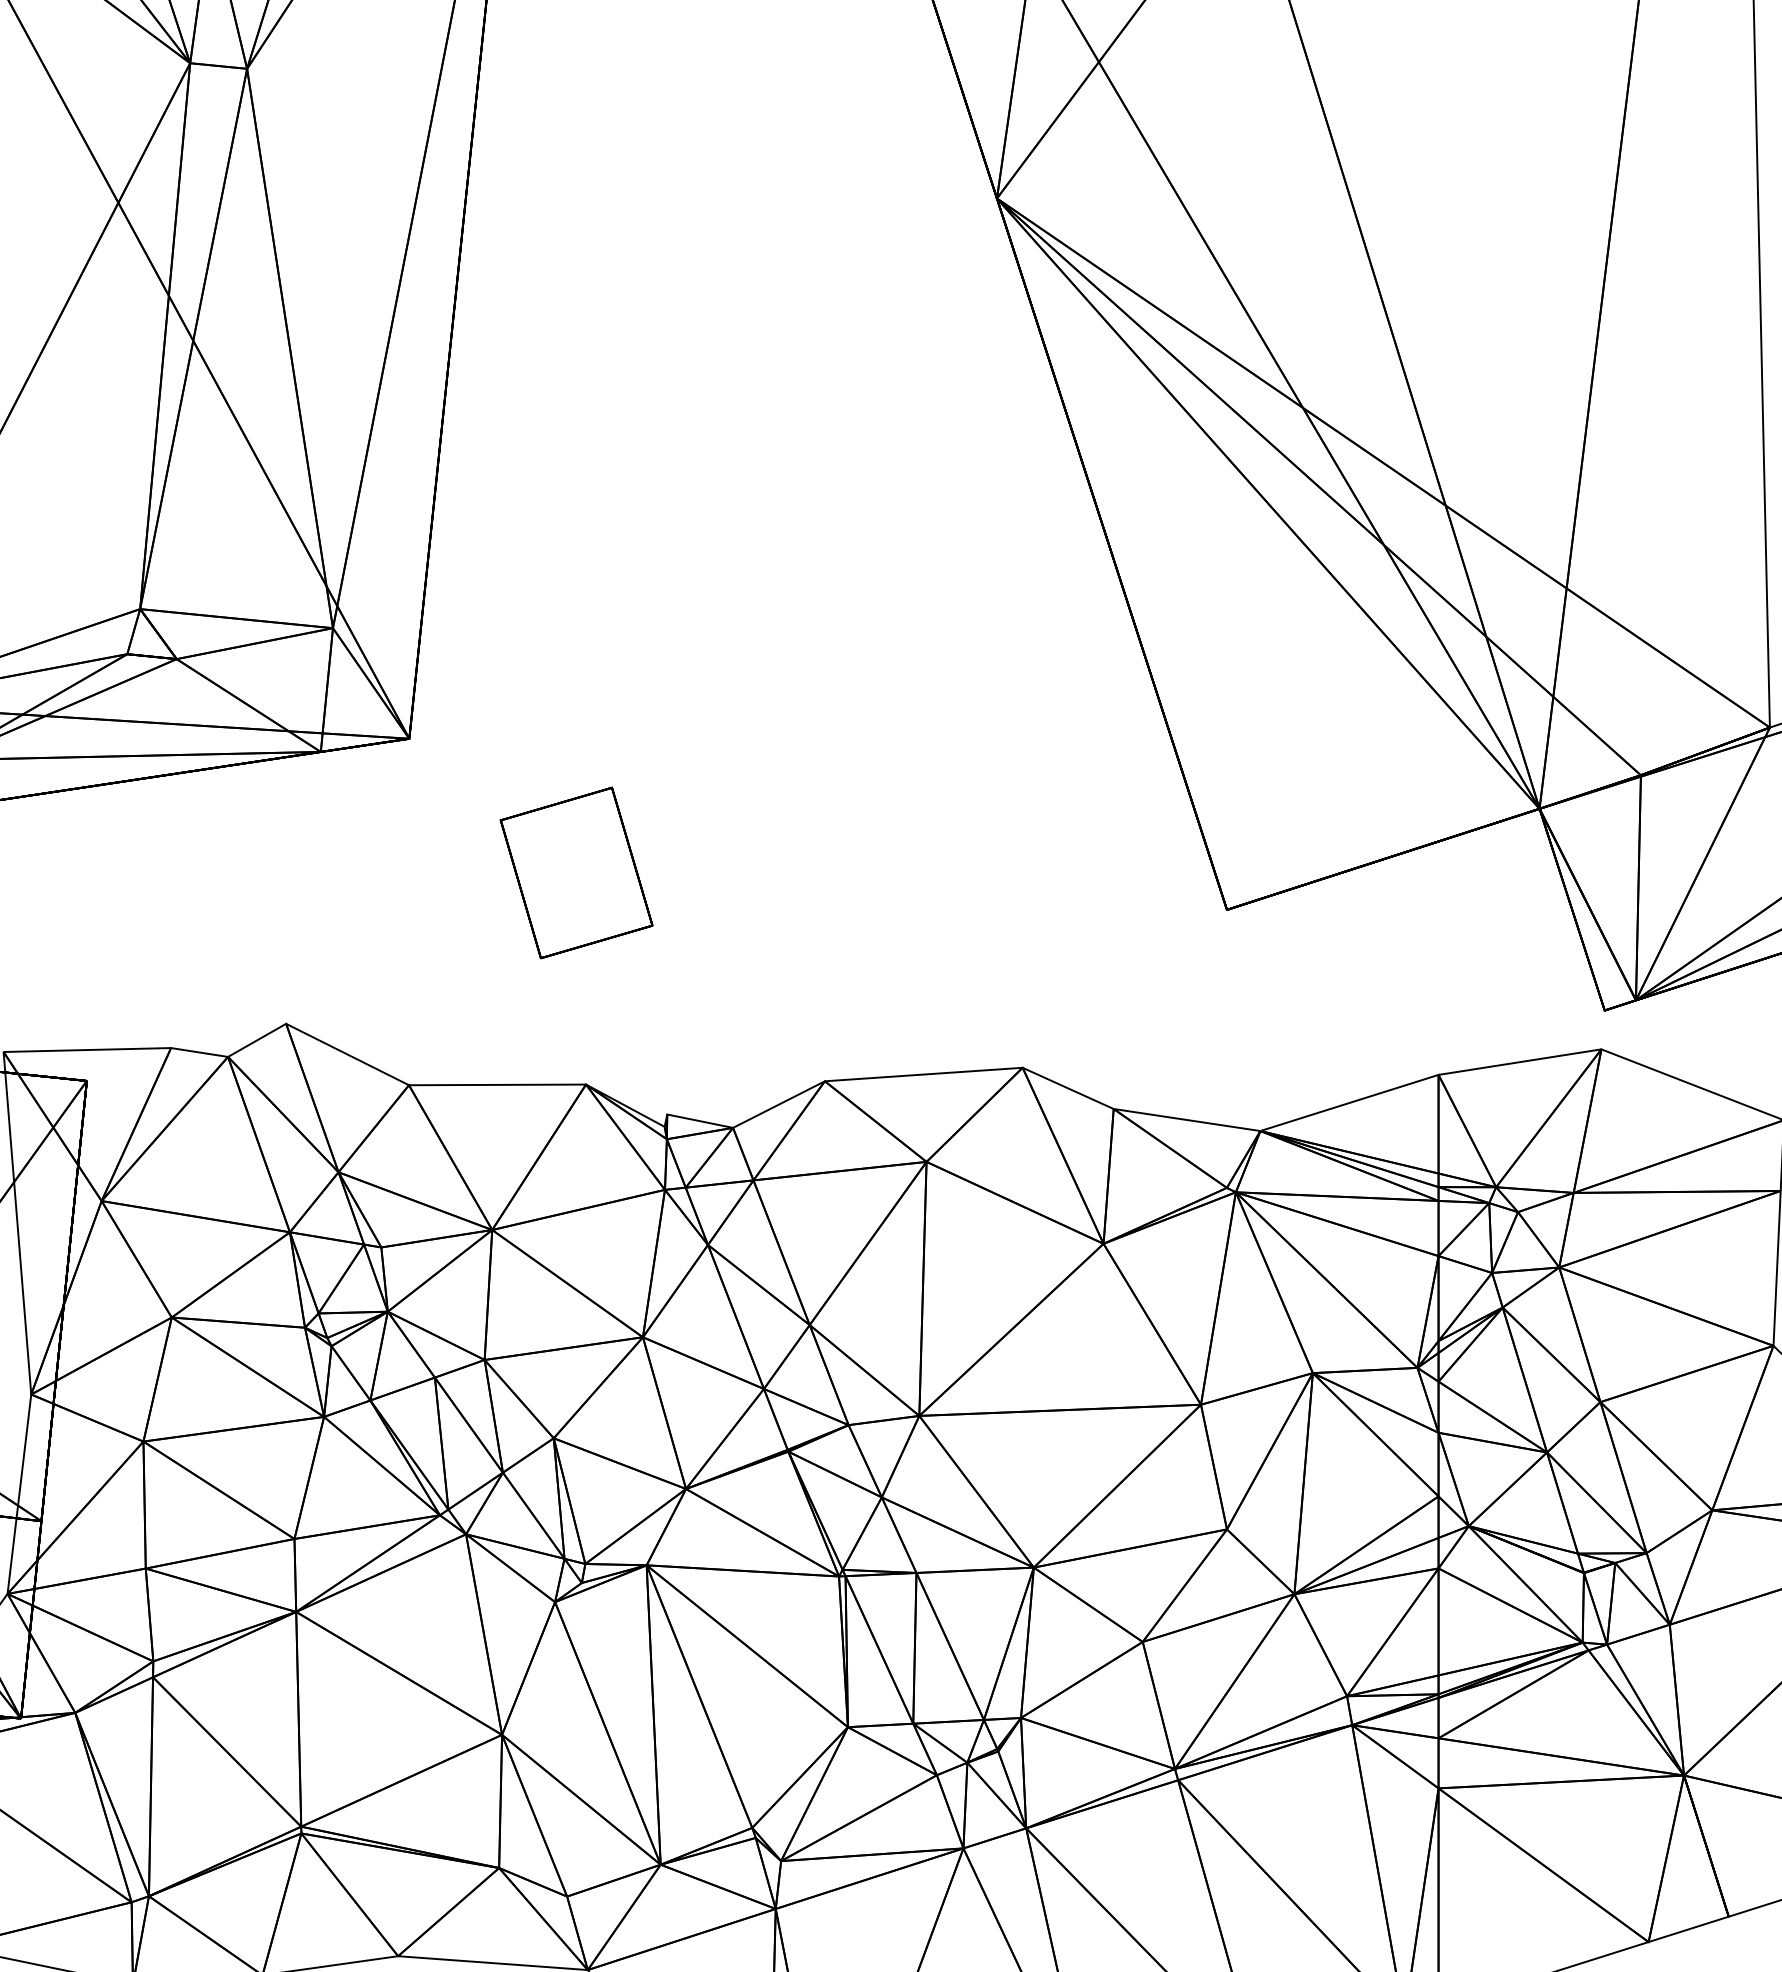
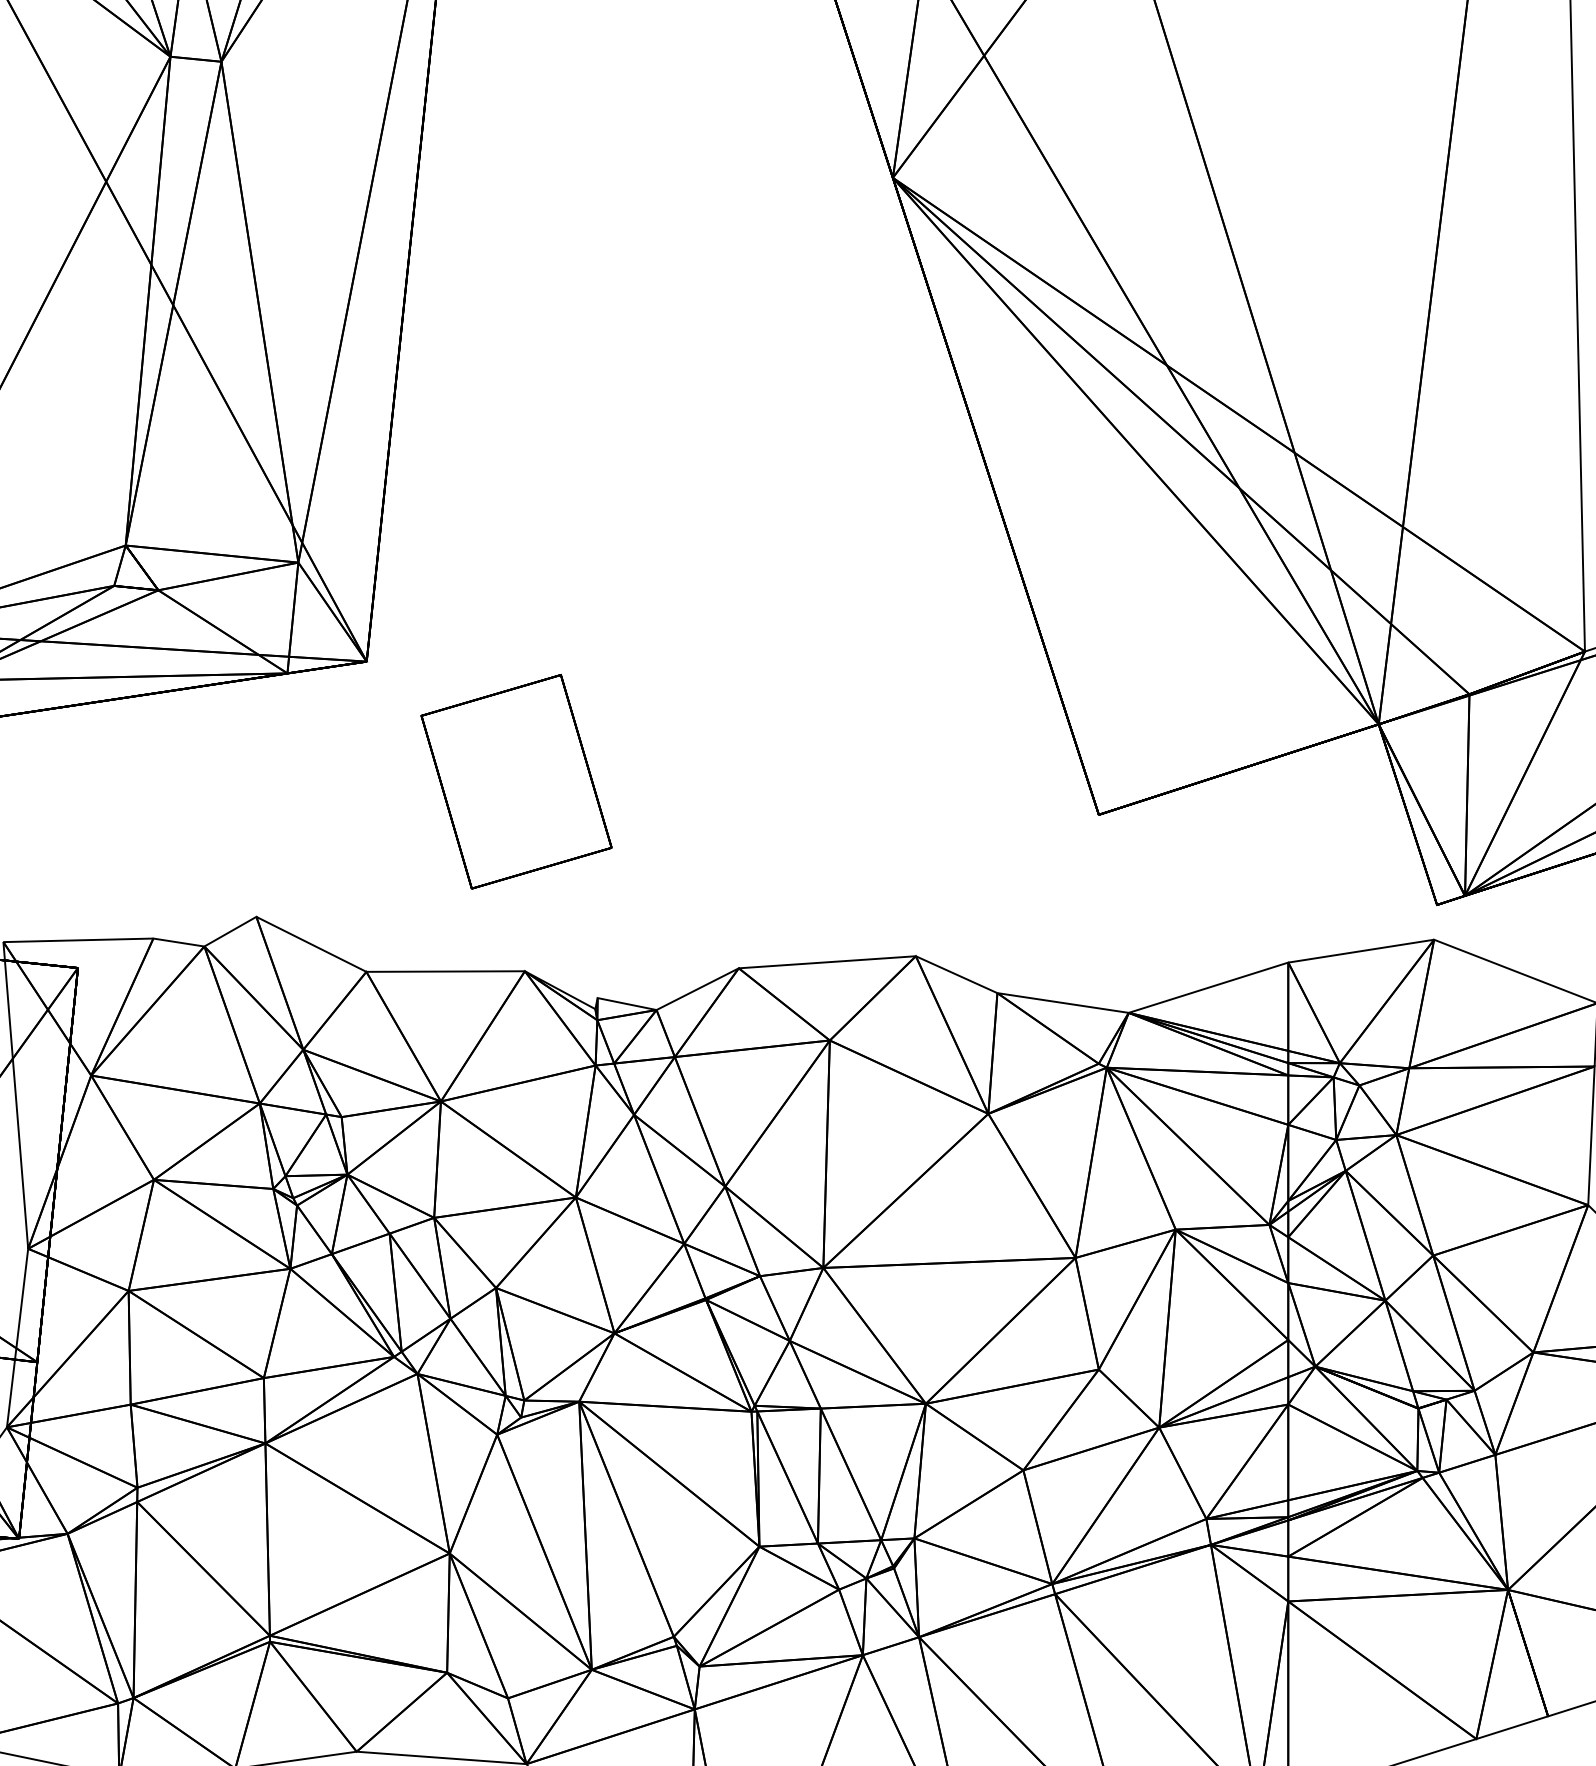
part: (576, 872) -> (516, 781), size x1.4

